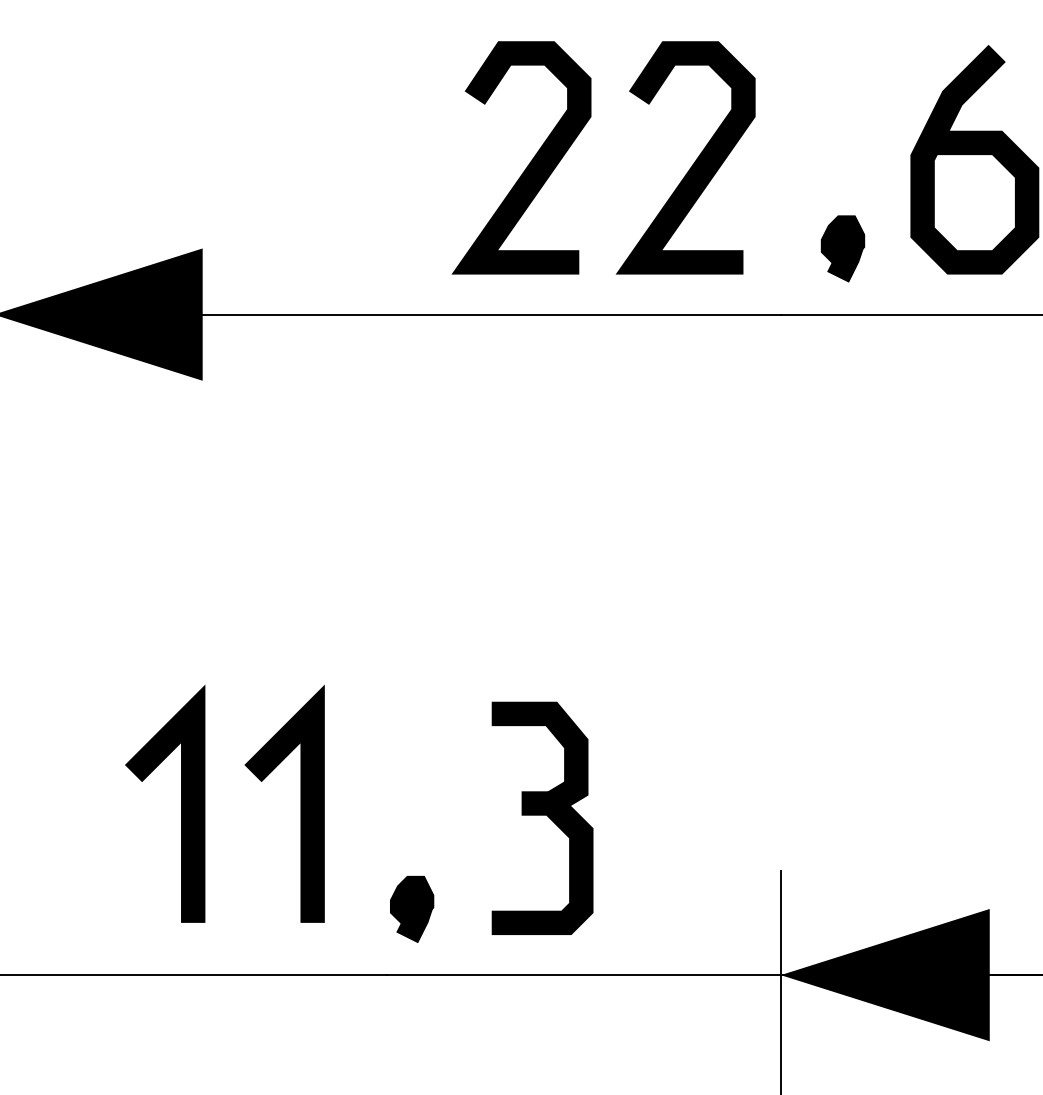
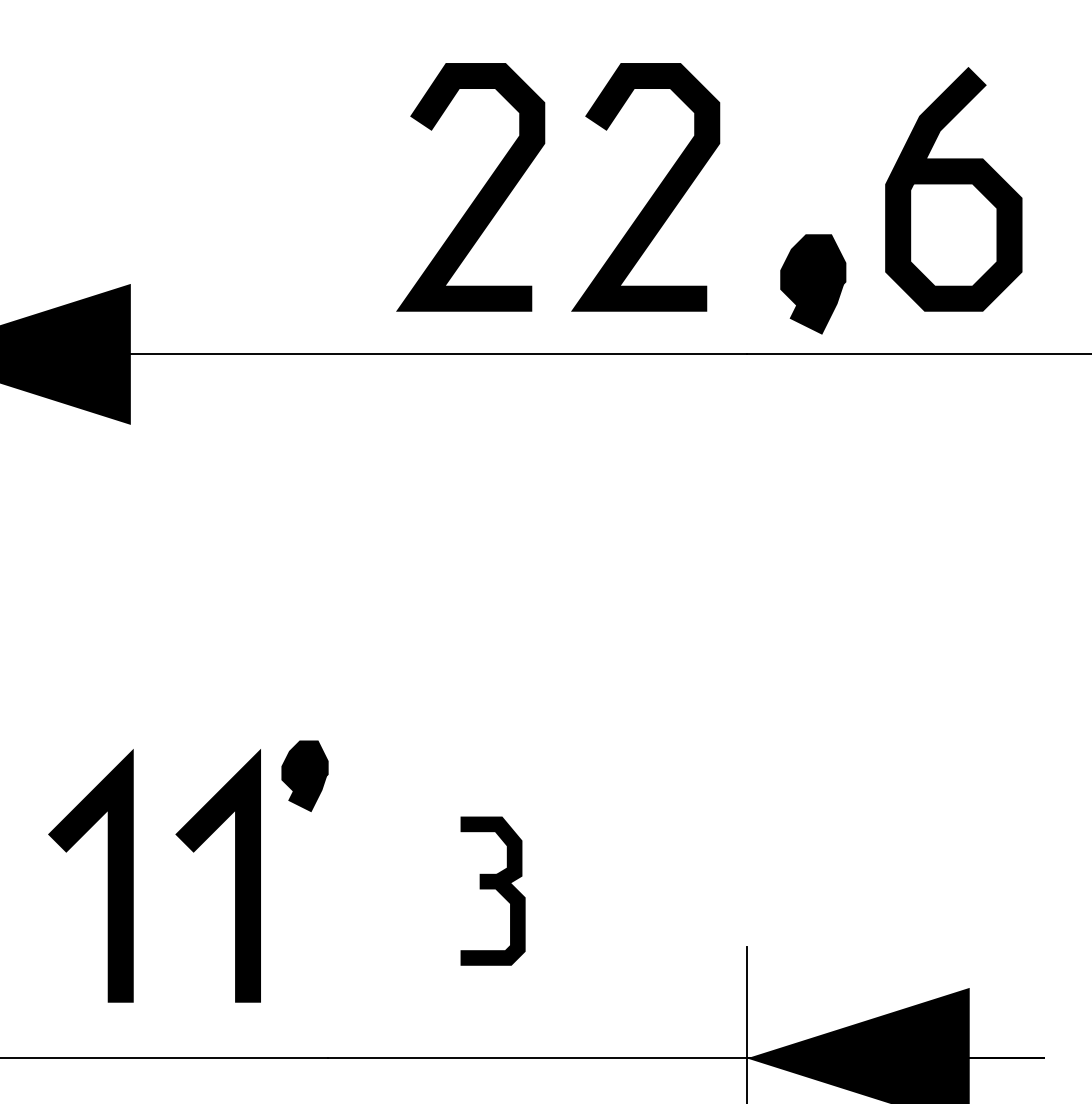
part: (842, 248) -> (812, 283), size x1.4
part: (542, 817) -> (493, 890), size x0.6
part: (412, 908) -> (305, 775), moved

